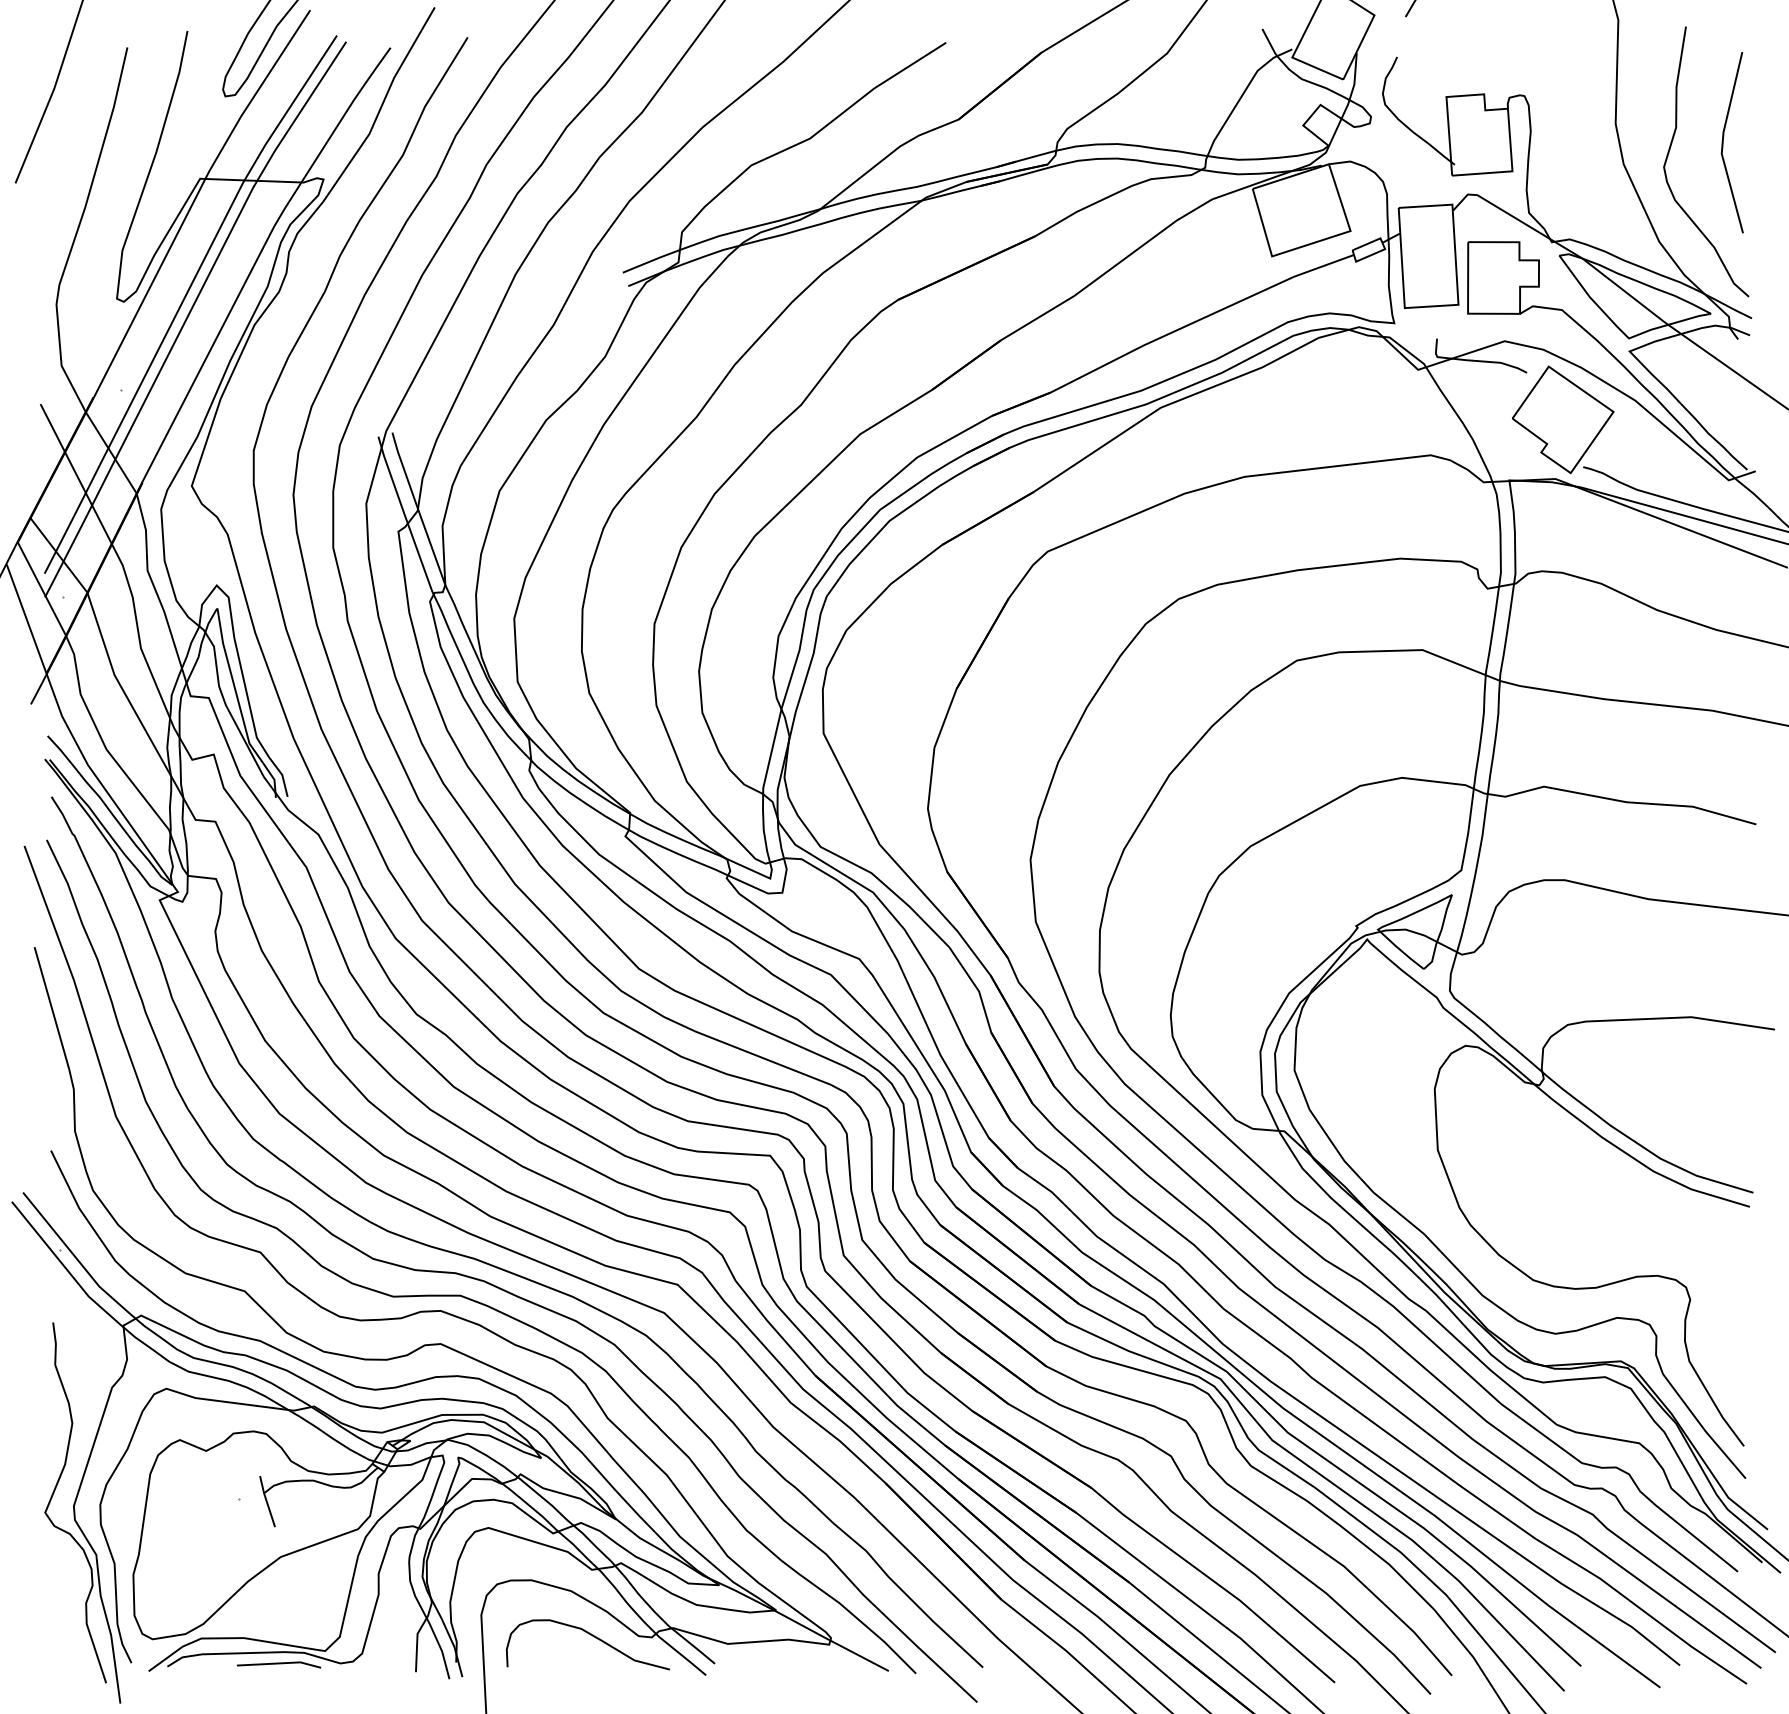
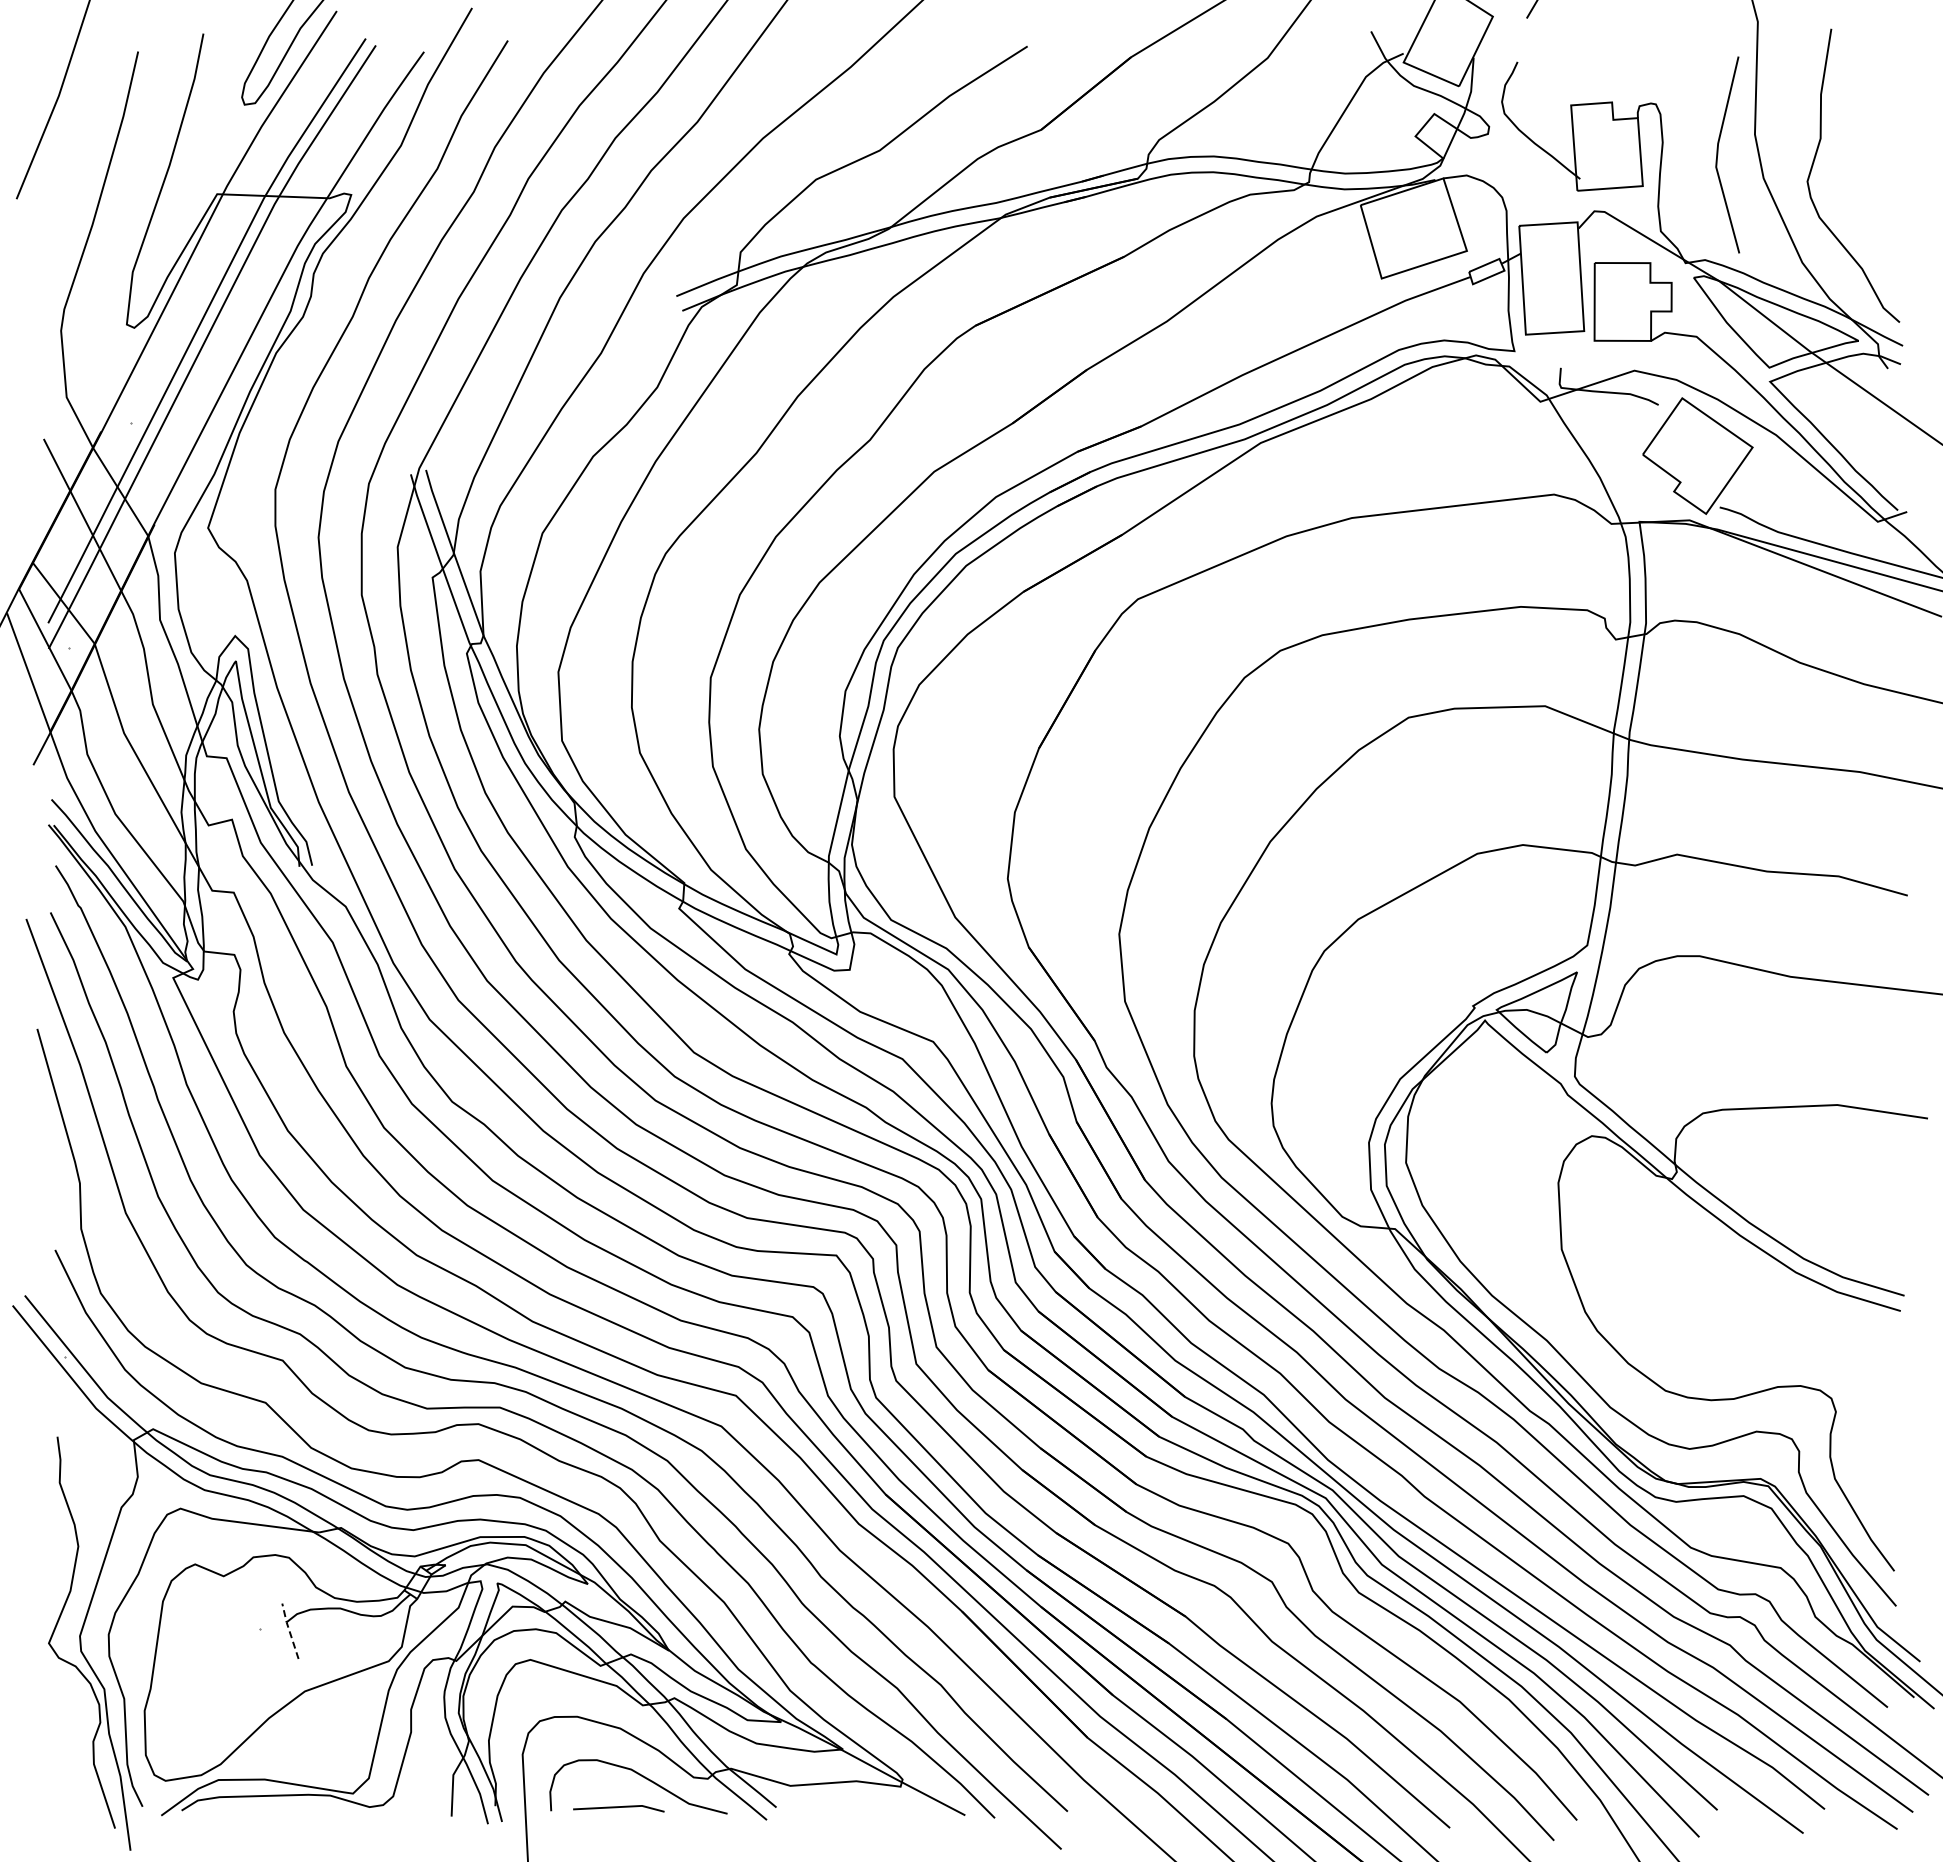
line: (1723, 142) -> (1718, 154), moved
line: (266, 1500) -> (289, 1630), solid -> dashed
line: (278, 1663) -> (618, 1807), moved

